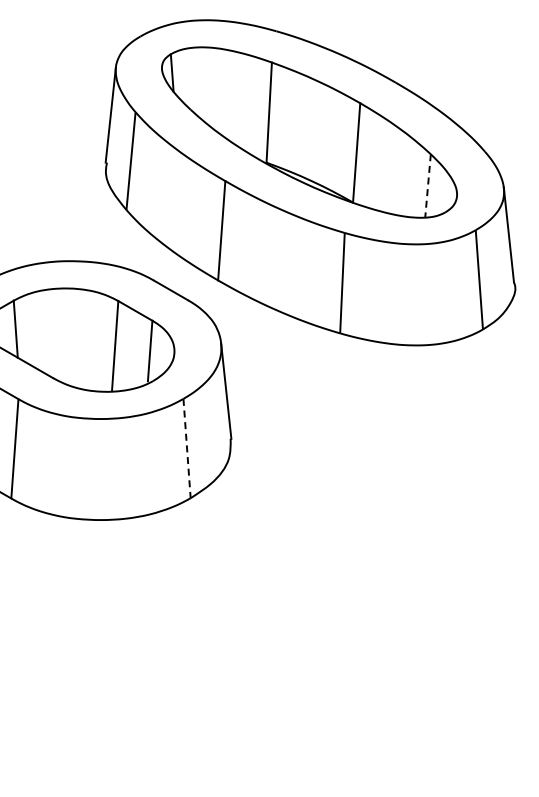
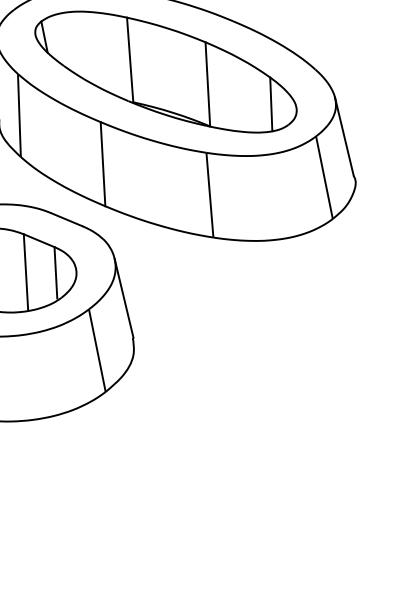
line: (428, 185) -> (271, 103), dashed -> solid
line: (187, 447) -> (97, 349), dashed -> solid

